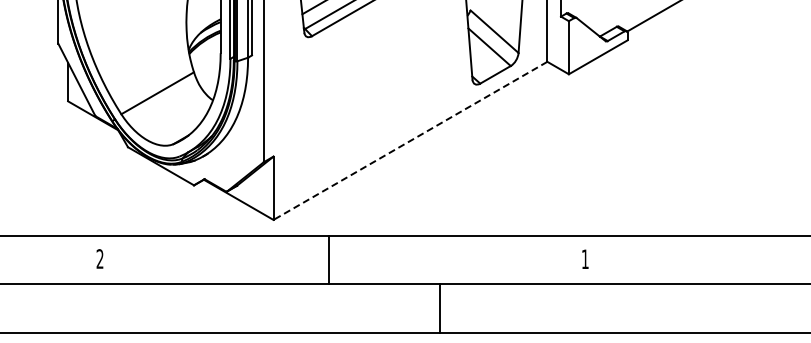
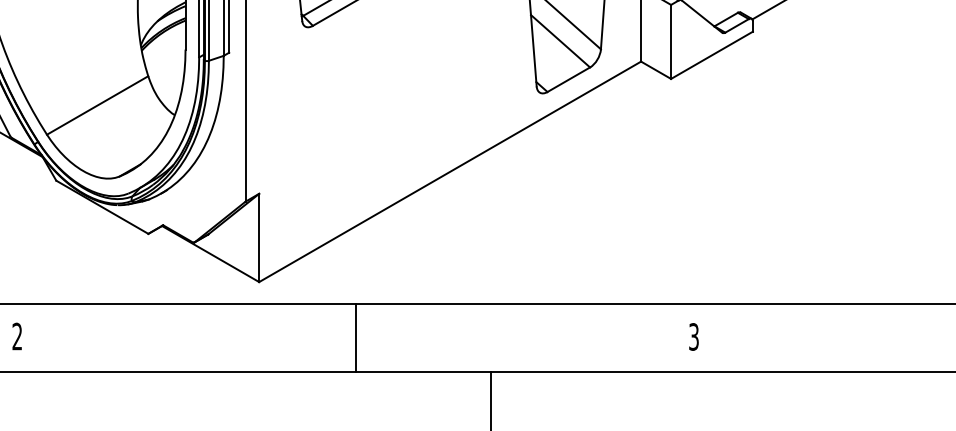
line: (410, 141) -> (450, 172), dashed -> solid
line: (328, 259) -> (355, 337), moved
text: (584, 259) -> (692, 337), 1 -> 3

